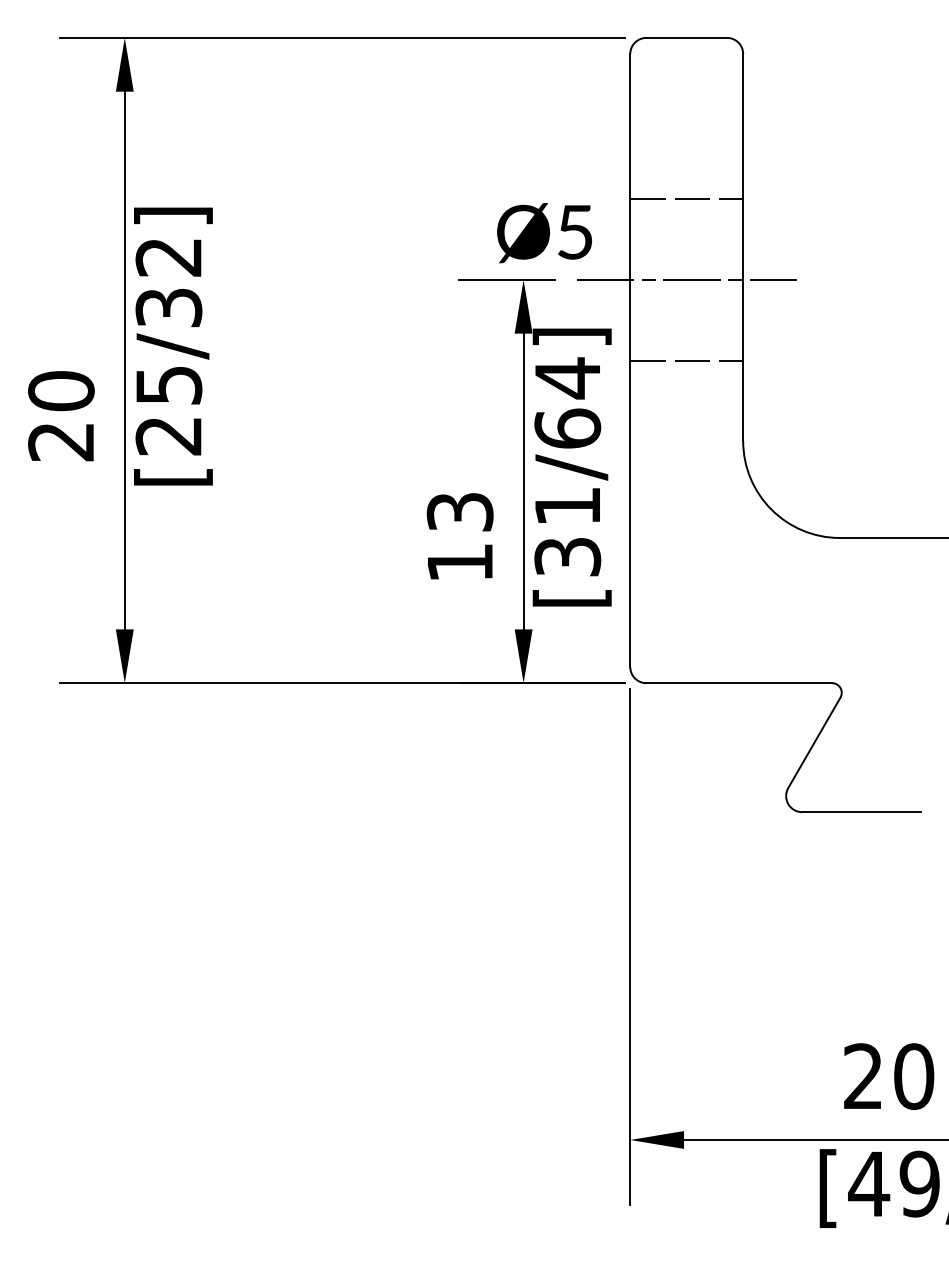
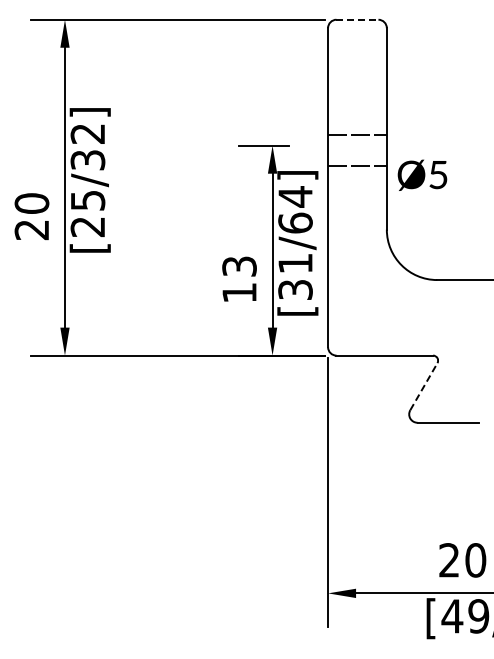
line: (686, 37) -> (357, 19), solid -> dashed
line: (686, 198) -> (357, 134), moved
text: (544, 231) -> (422, 174), moved
line: (686, 279) -> (357, 145), removed
line: (686, 360) -> (357, 165), moved
line: (815, 742) -> (424, 386), solid -> dashed

